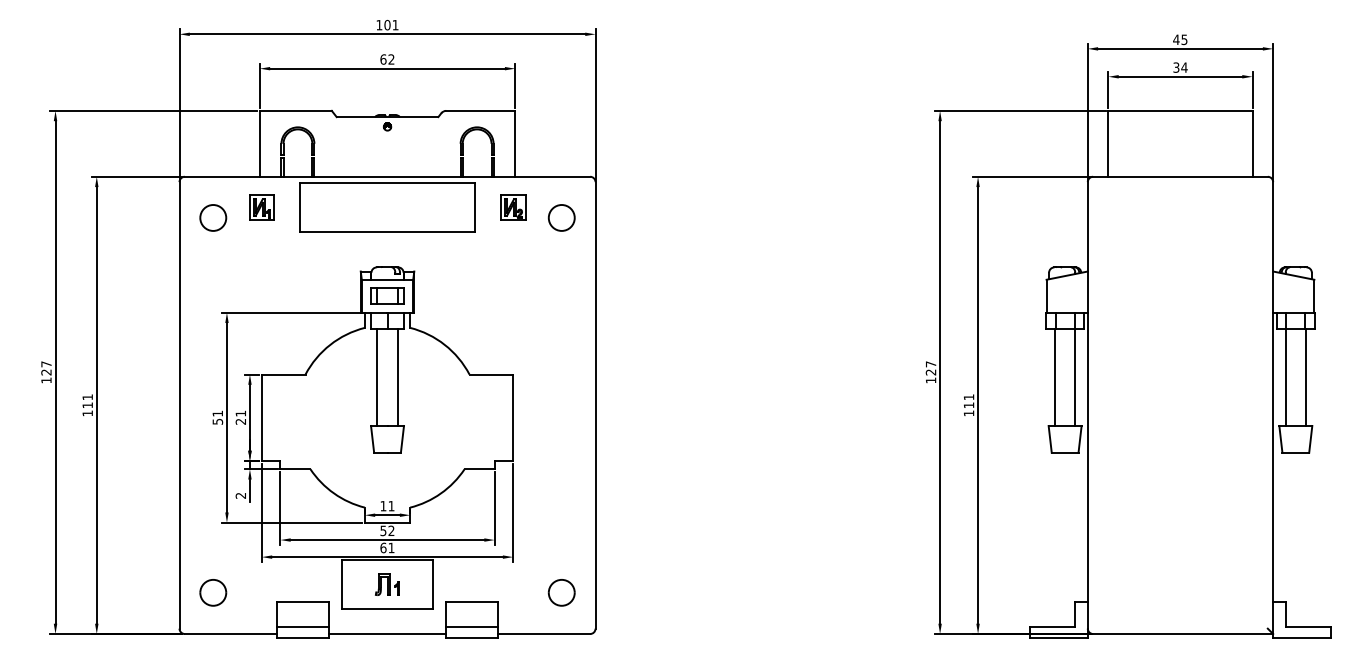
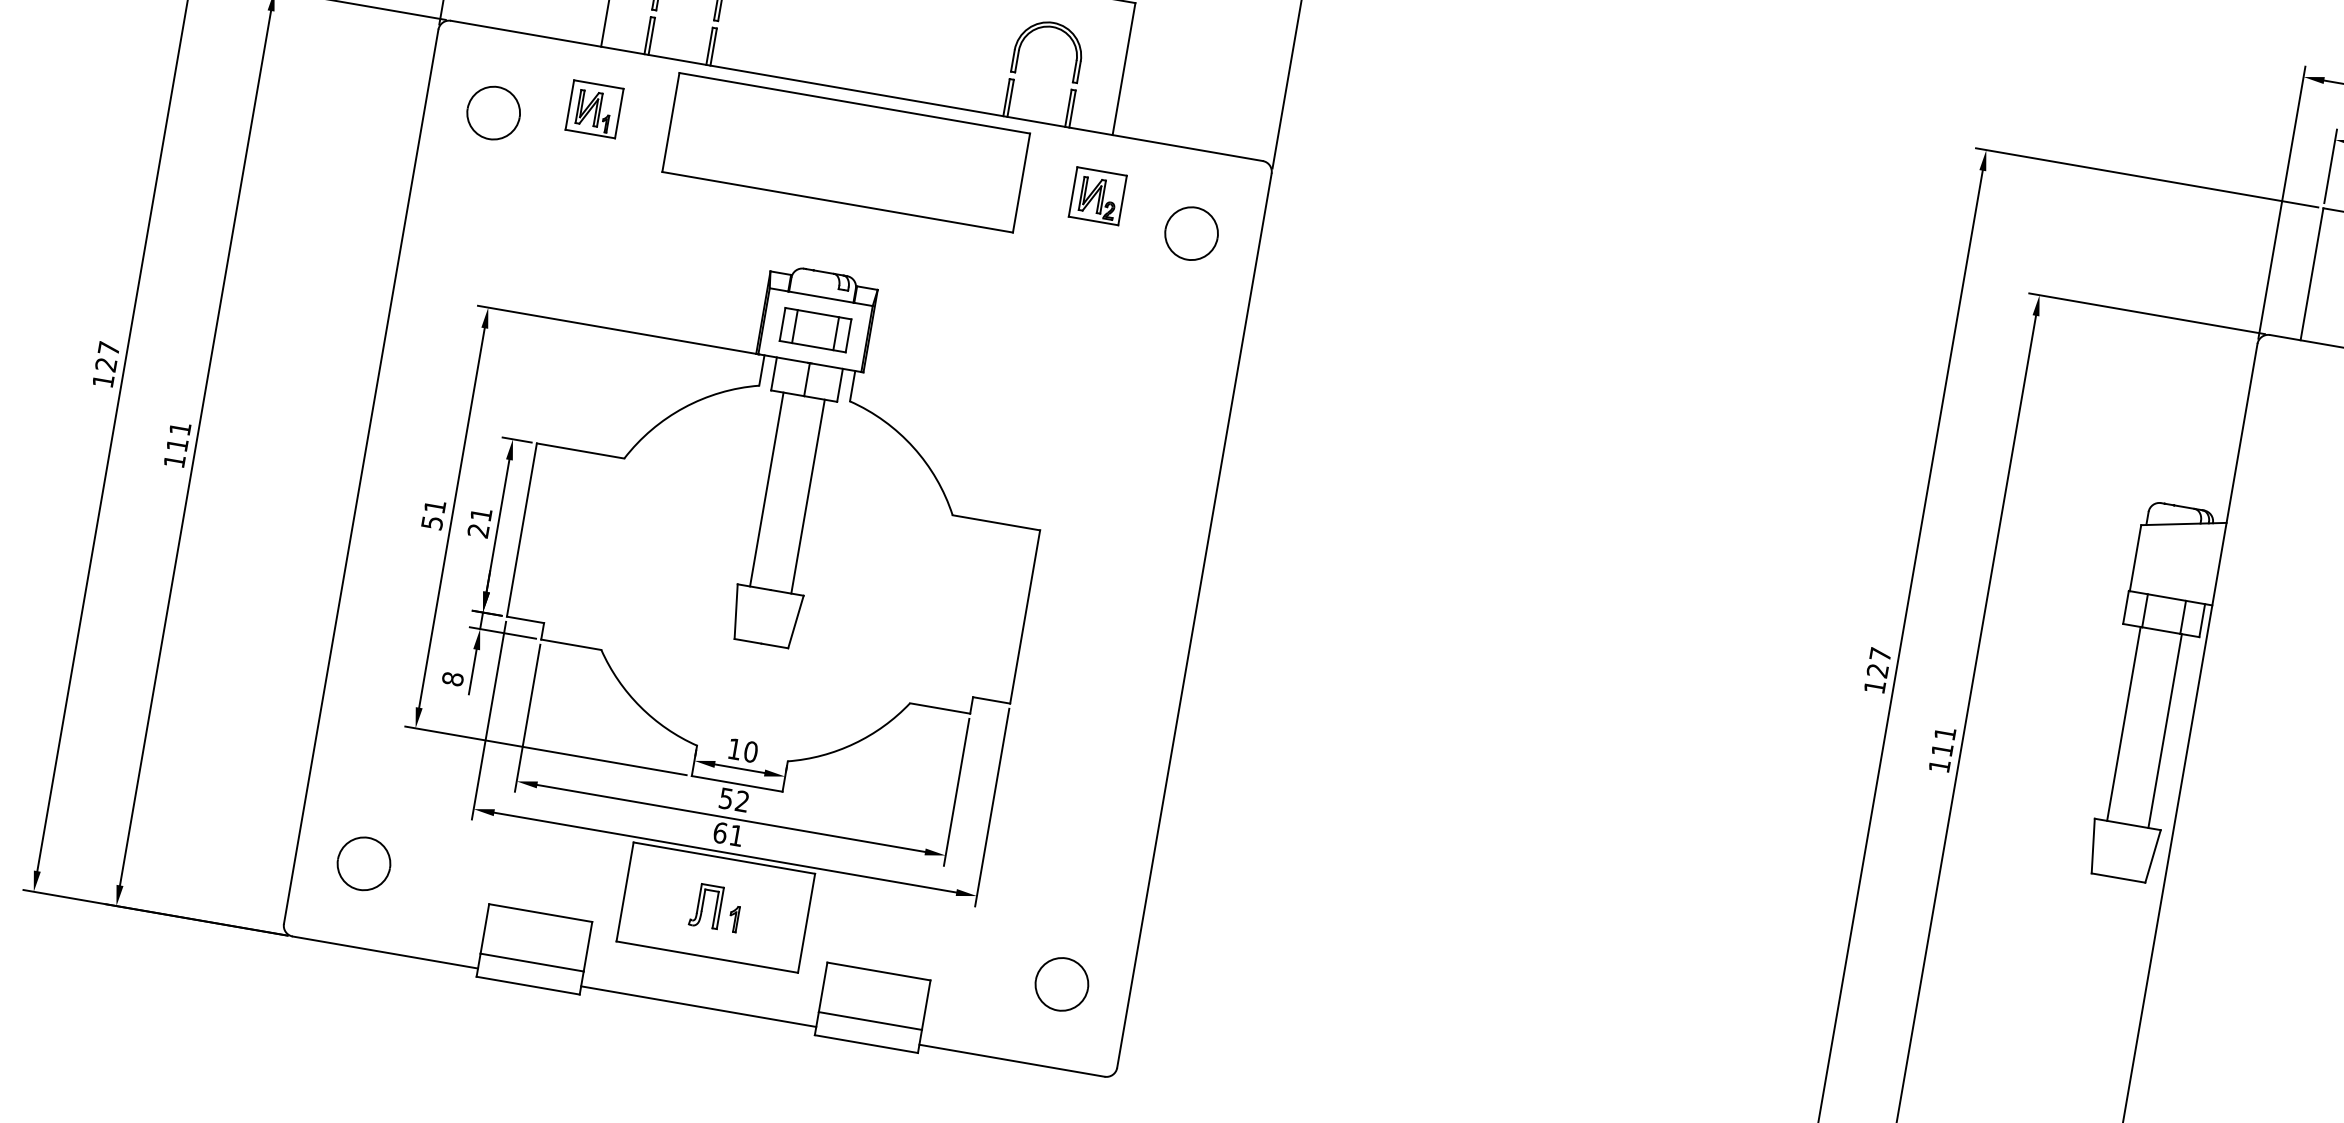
text: (240, 495) -> (452, 678), 2 -> 8
text: (391, 505) -> (751, 750), 11 -> 10

